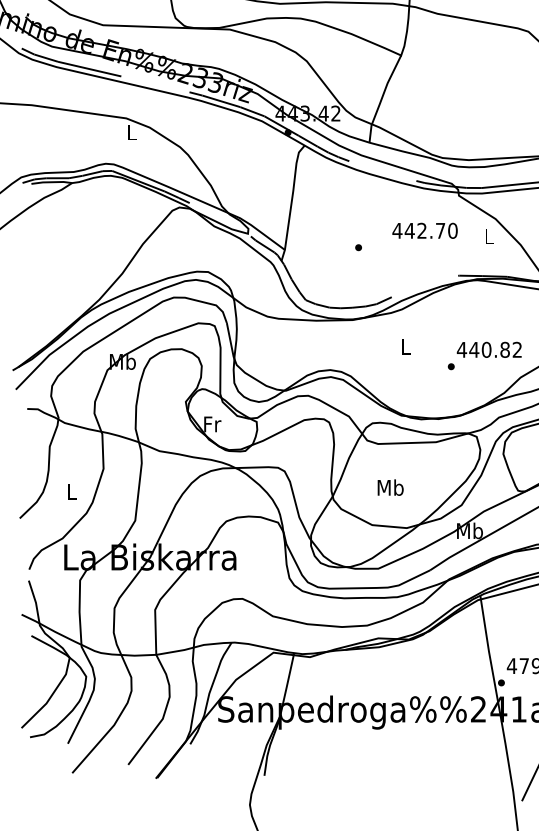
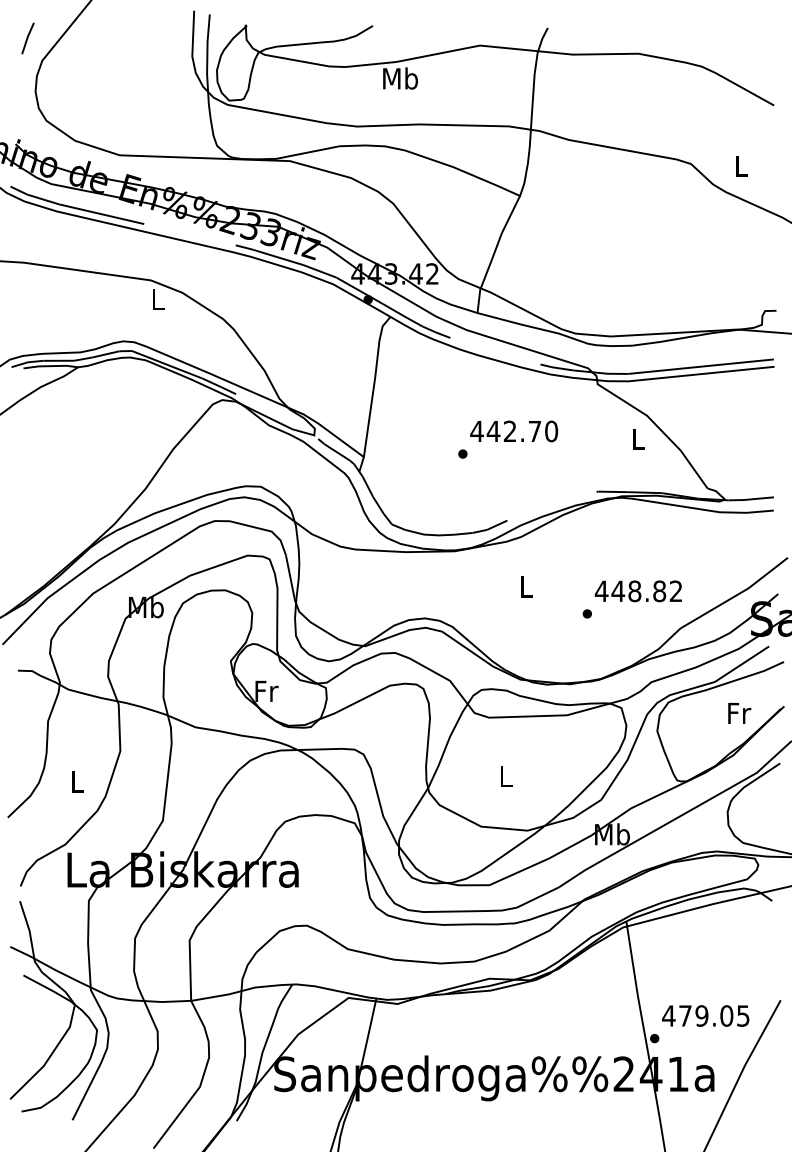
text: (425, 230) -> (514, 431), moved
text: (486, 349) -> (634, 590), 440.82 -> 448.82
text: (390, 487) -> (505, 776), Mb -> L

